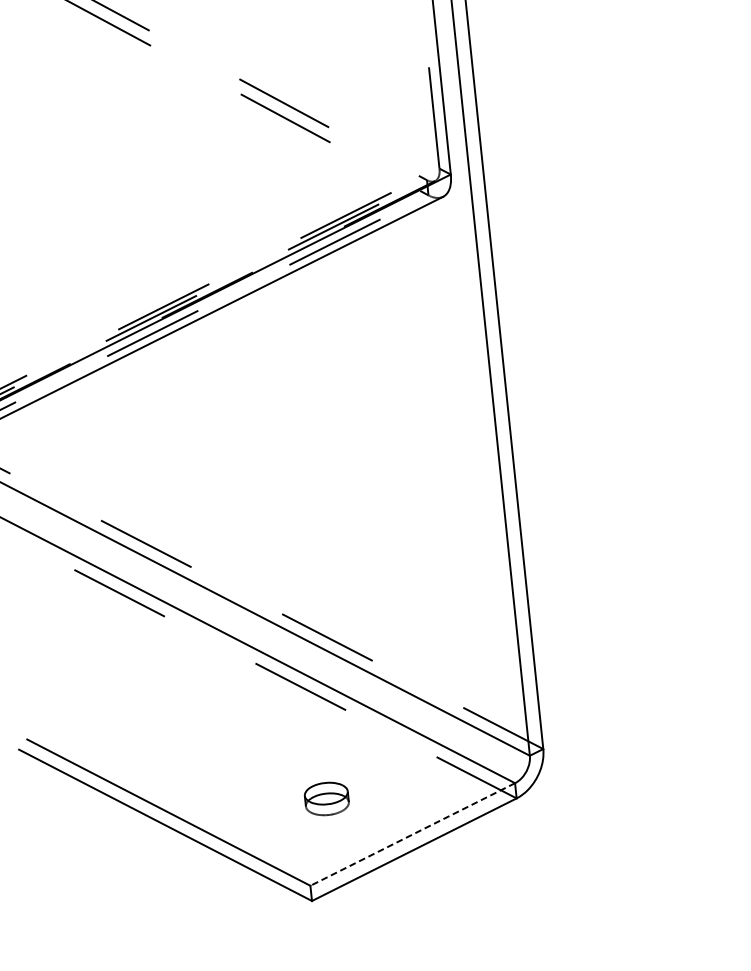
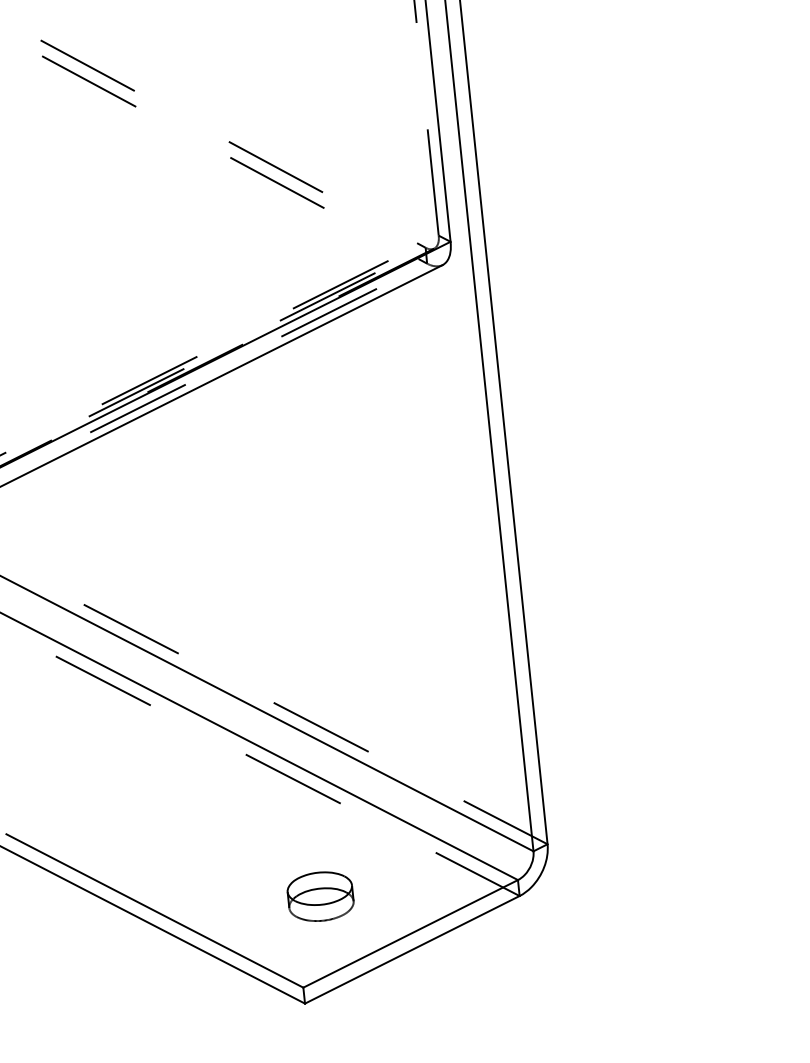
part: (326, 798) -> (320, 896), size x1.43
line: (412, 835) -> (410, 934), dashed -> solid

